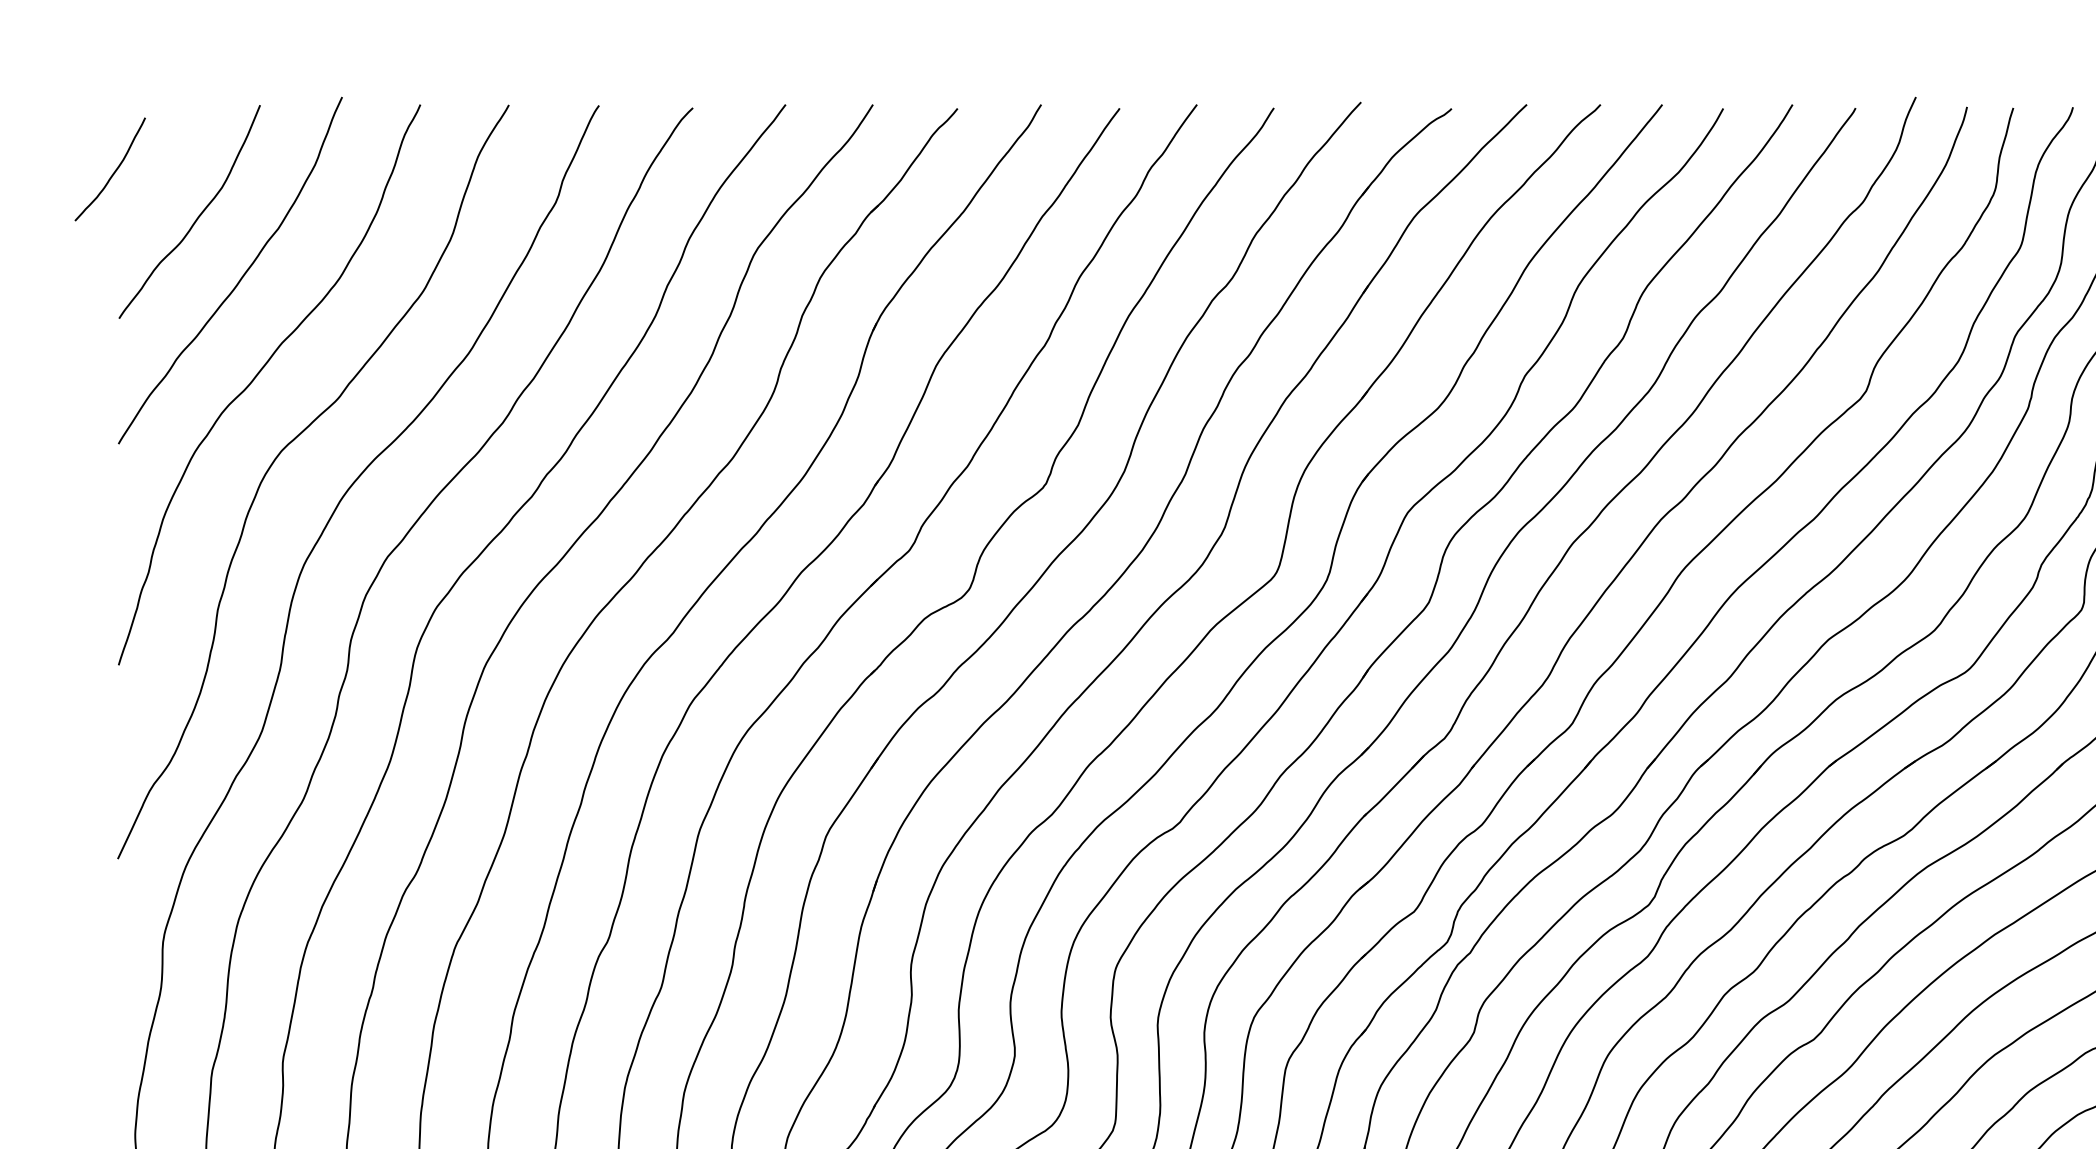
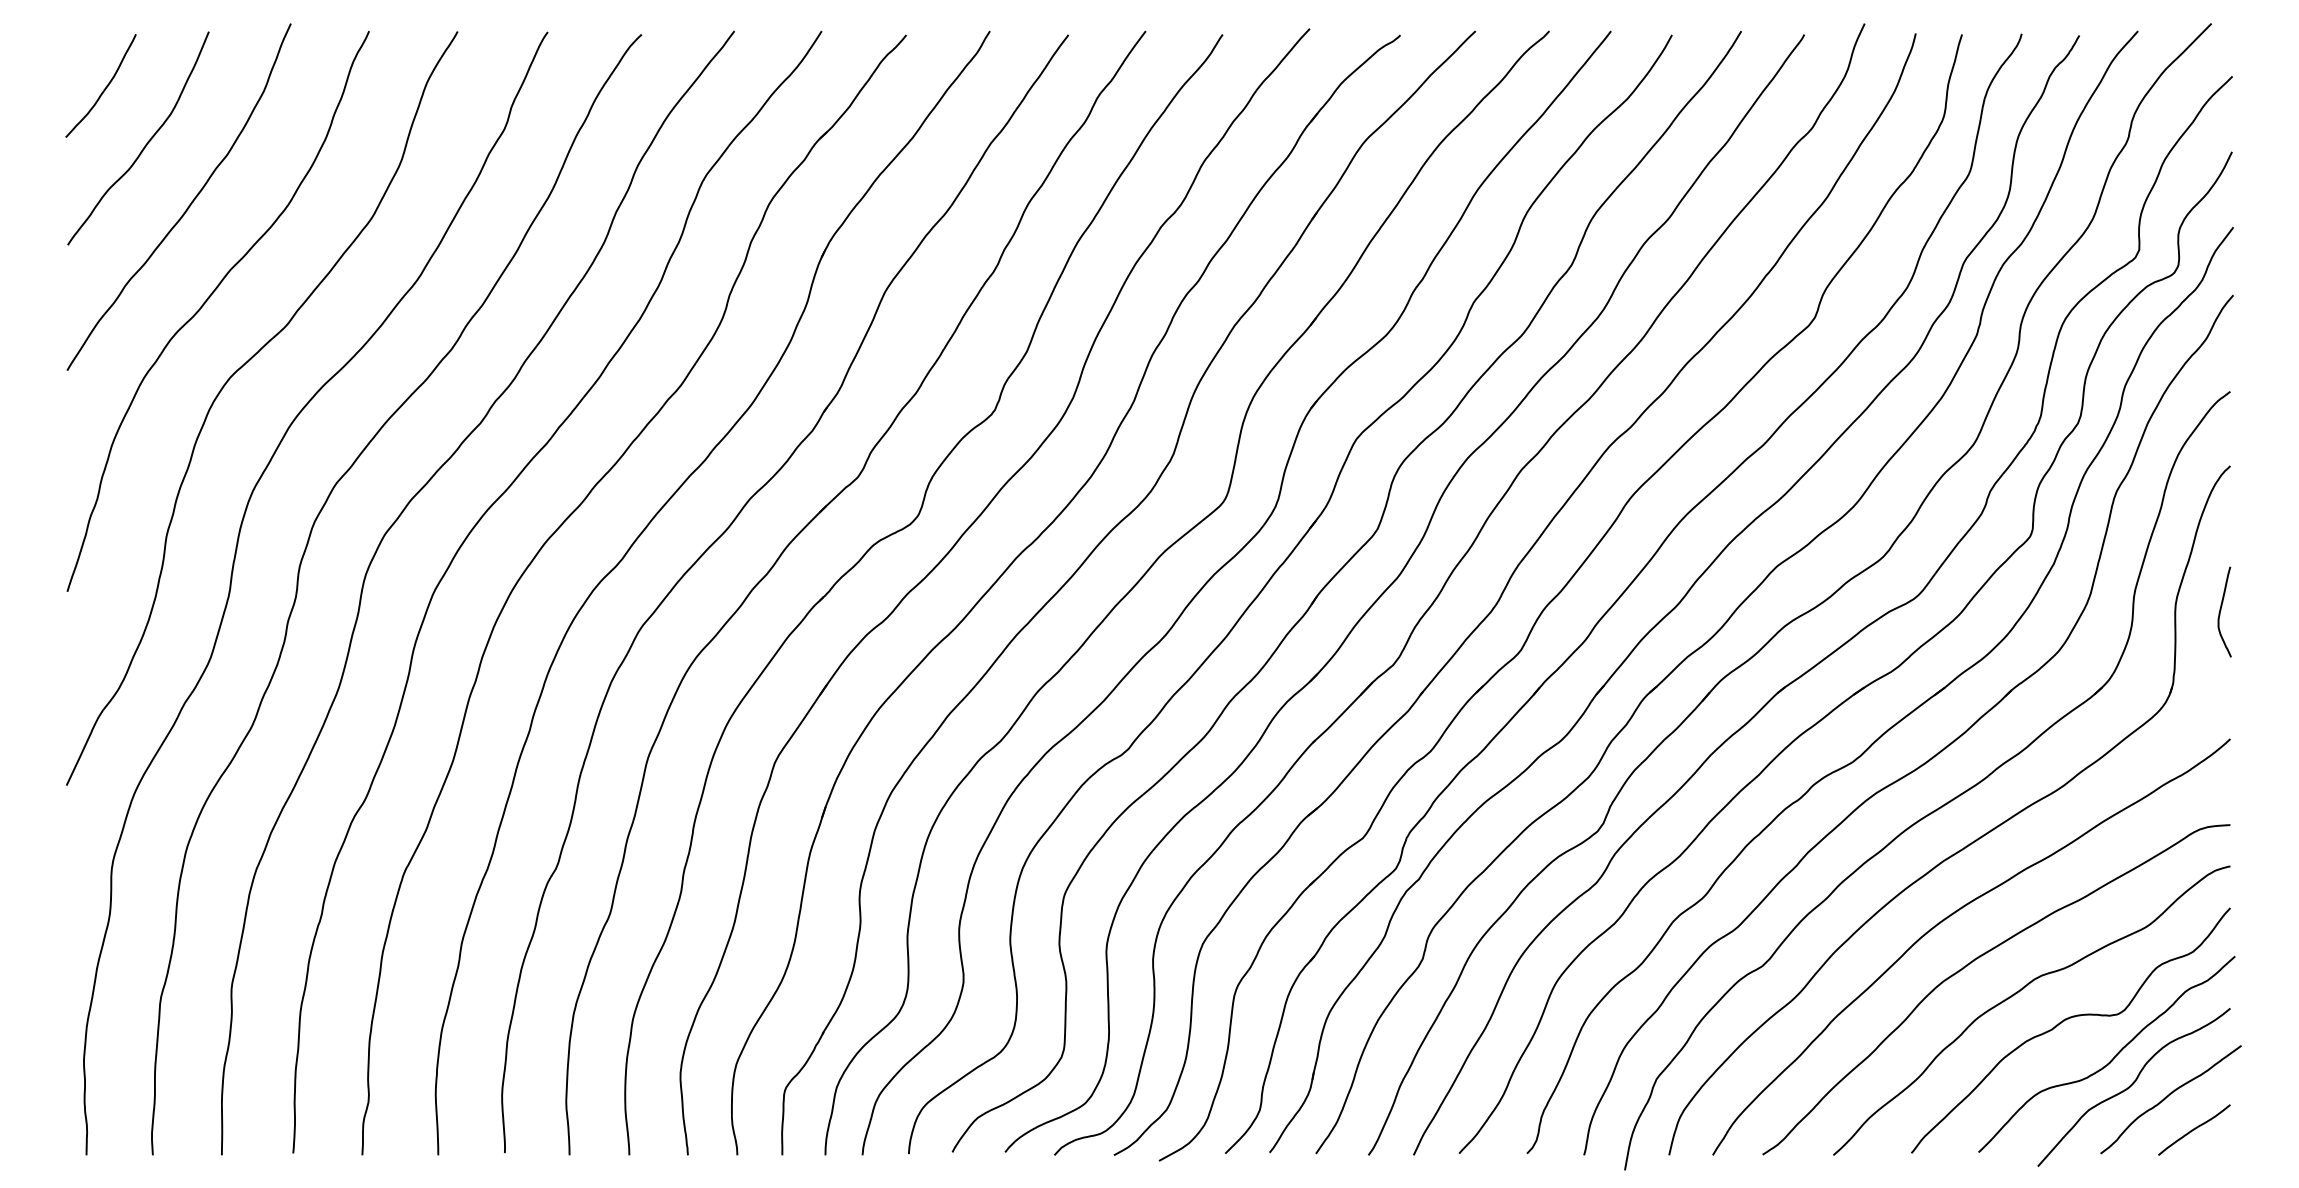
curve: (113, 171) -> (104, 88), moved

